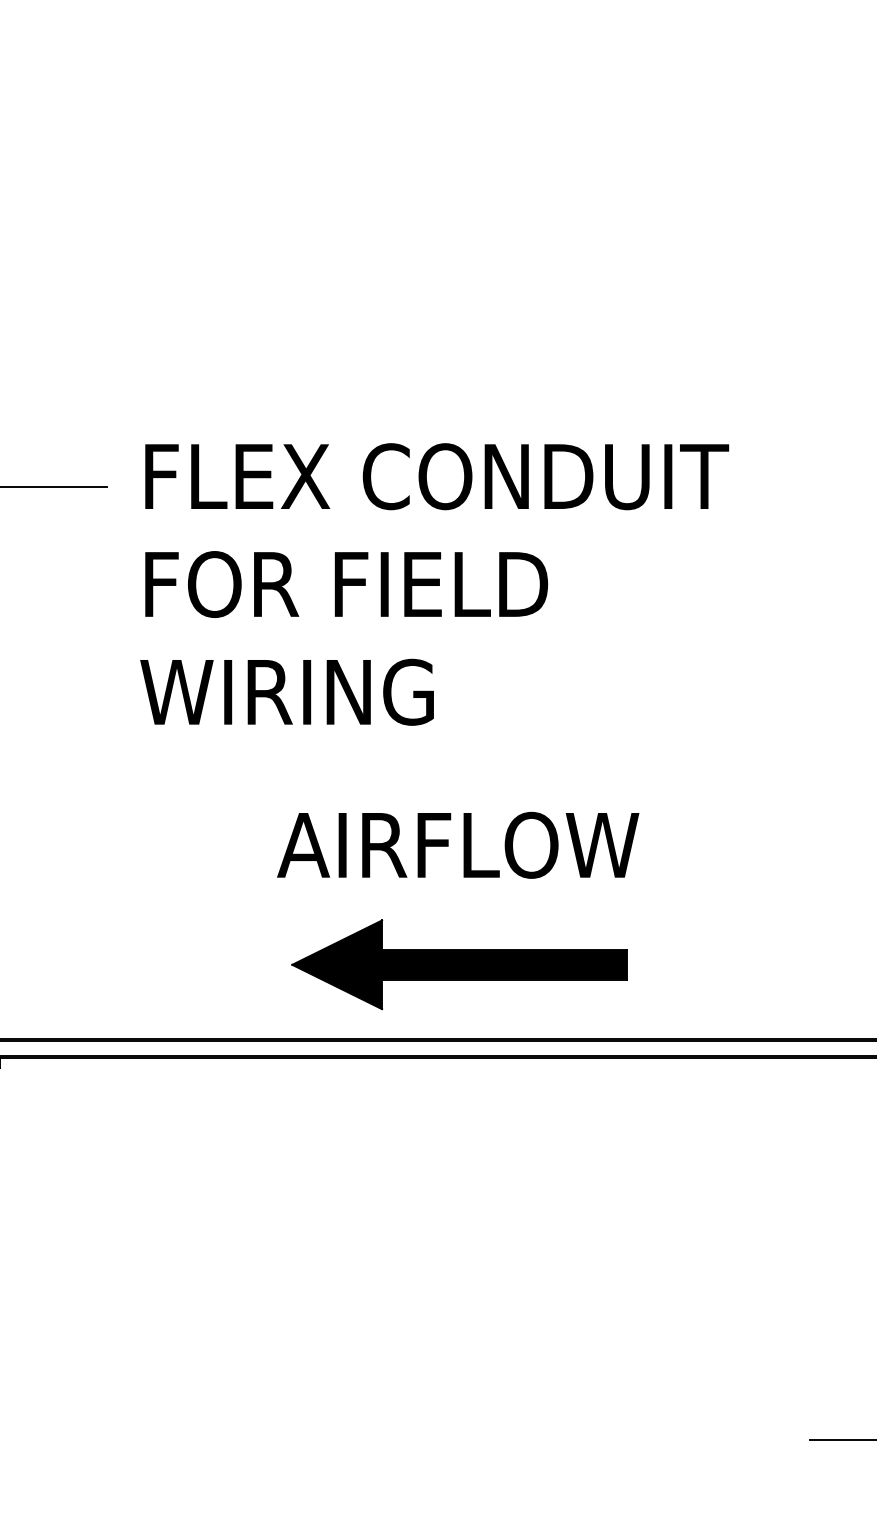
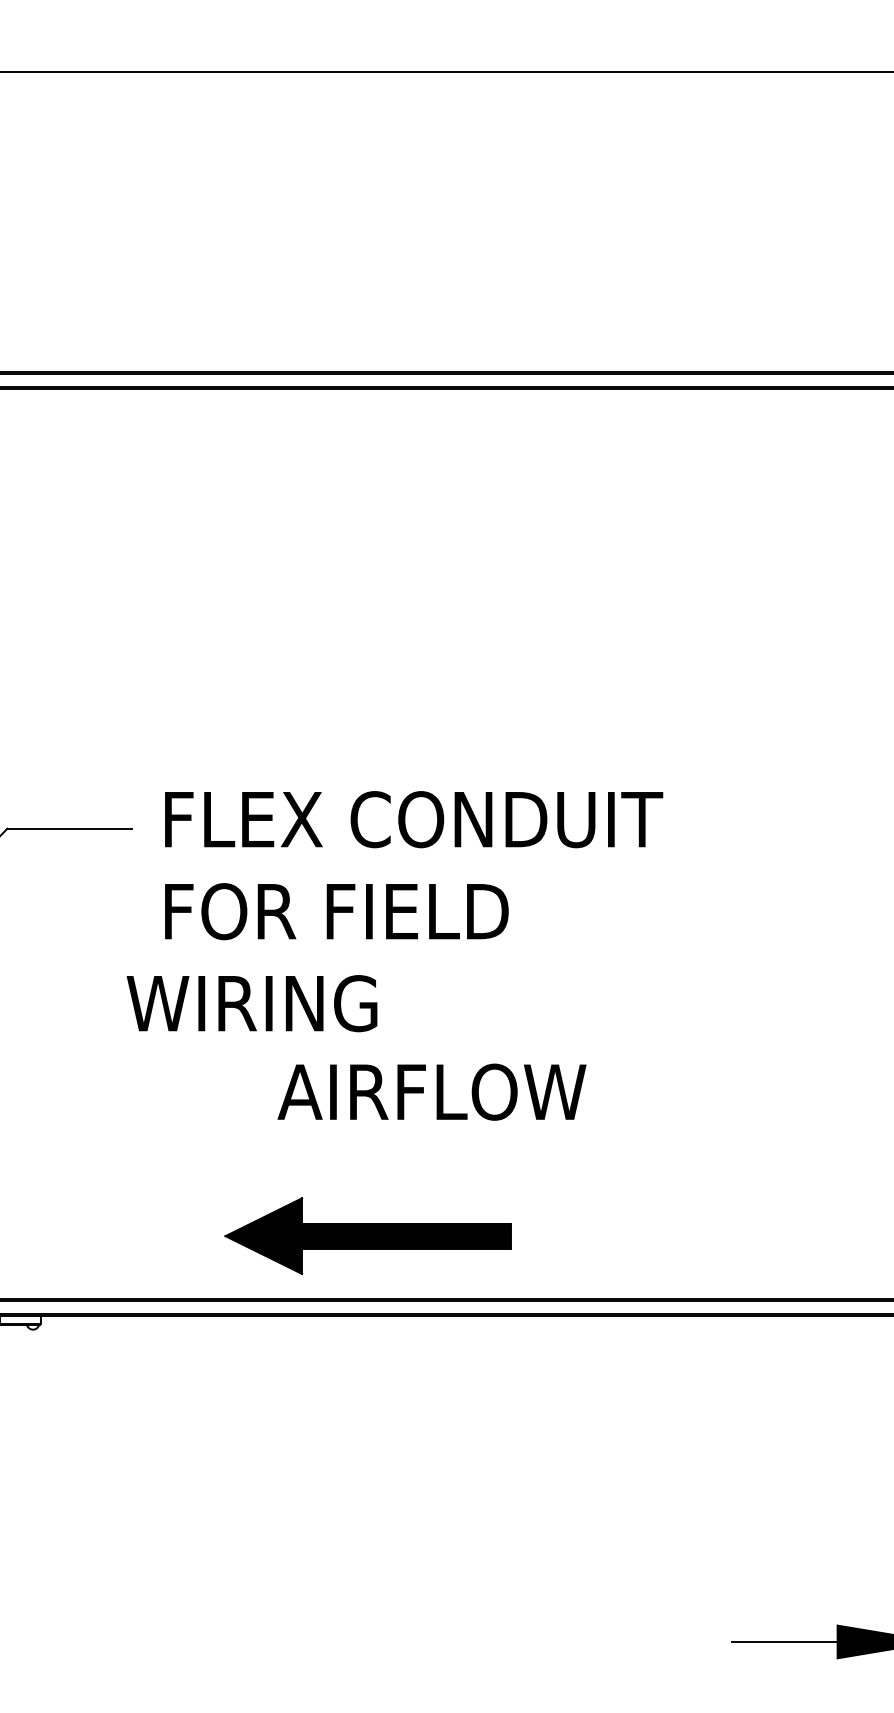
text: (286, 692) -> (251, 1003), moved
text: (457, 844) -> (431, 1091), moved
part: (458, 964) -> (367, 1235), moved

